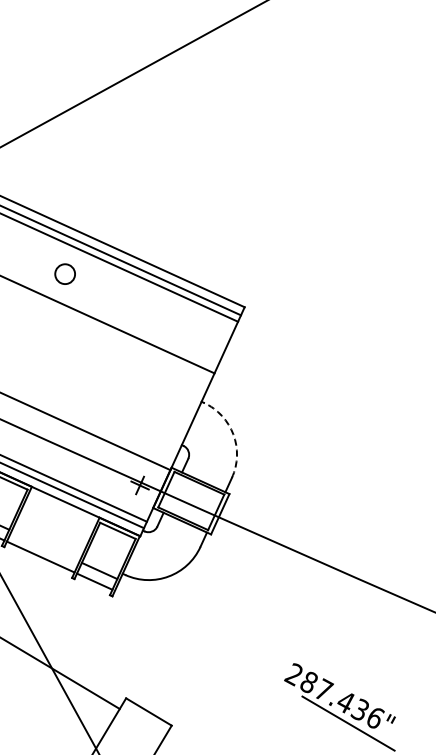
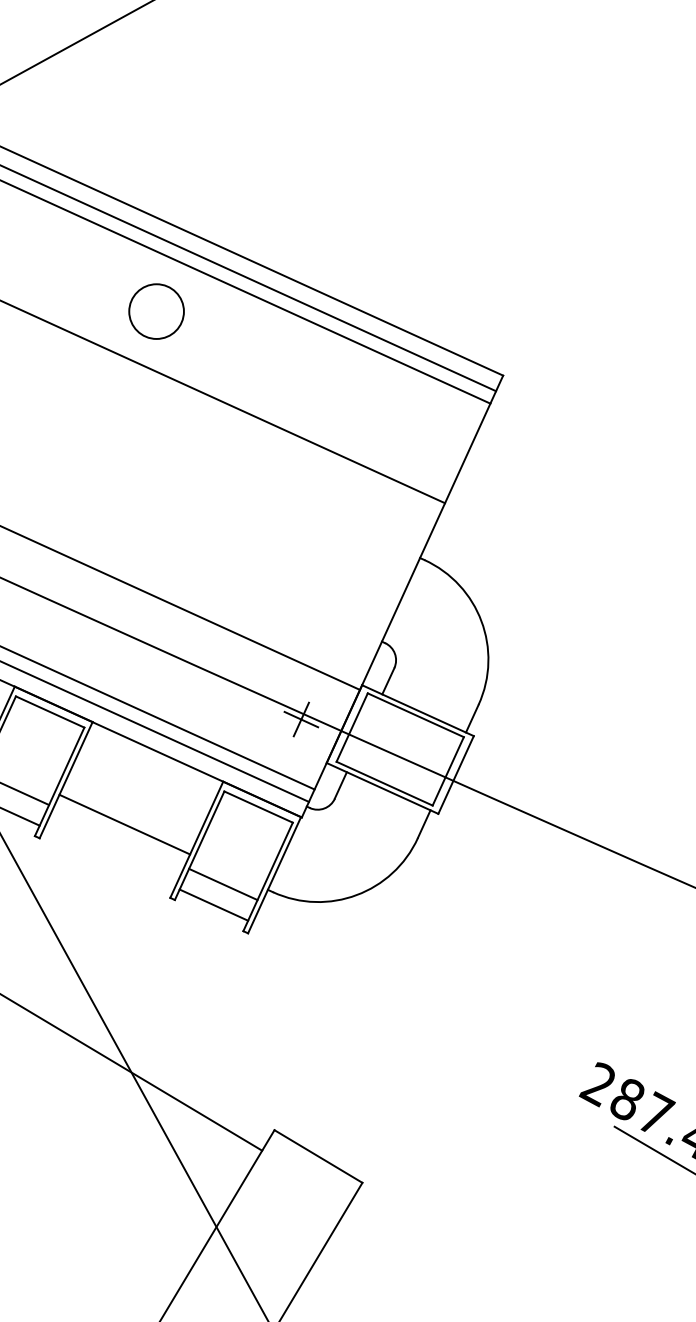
circle: (65, 274) -> (157, 312), size x1.43
arc: (233, 434) -> (481, 621), dashed -> solid
line: (40, 556) -> (124, 823), moved

